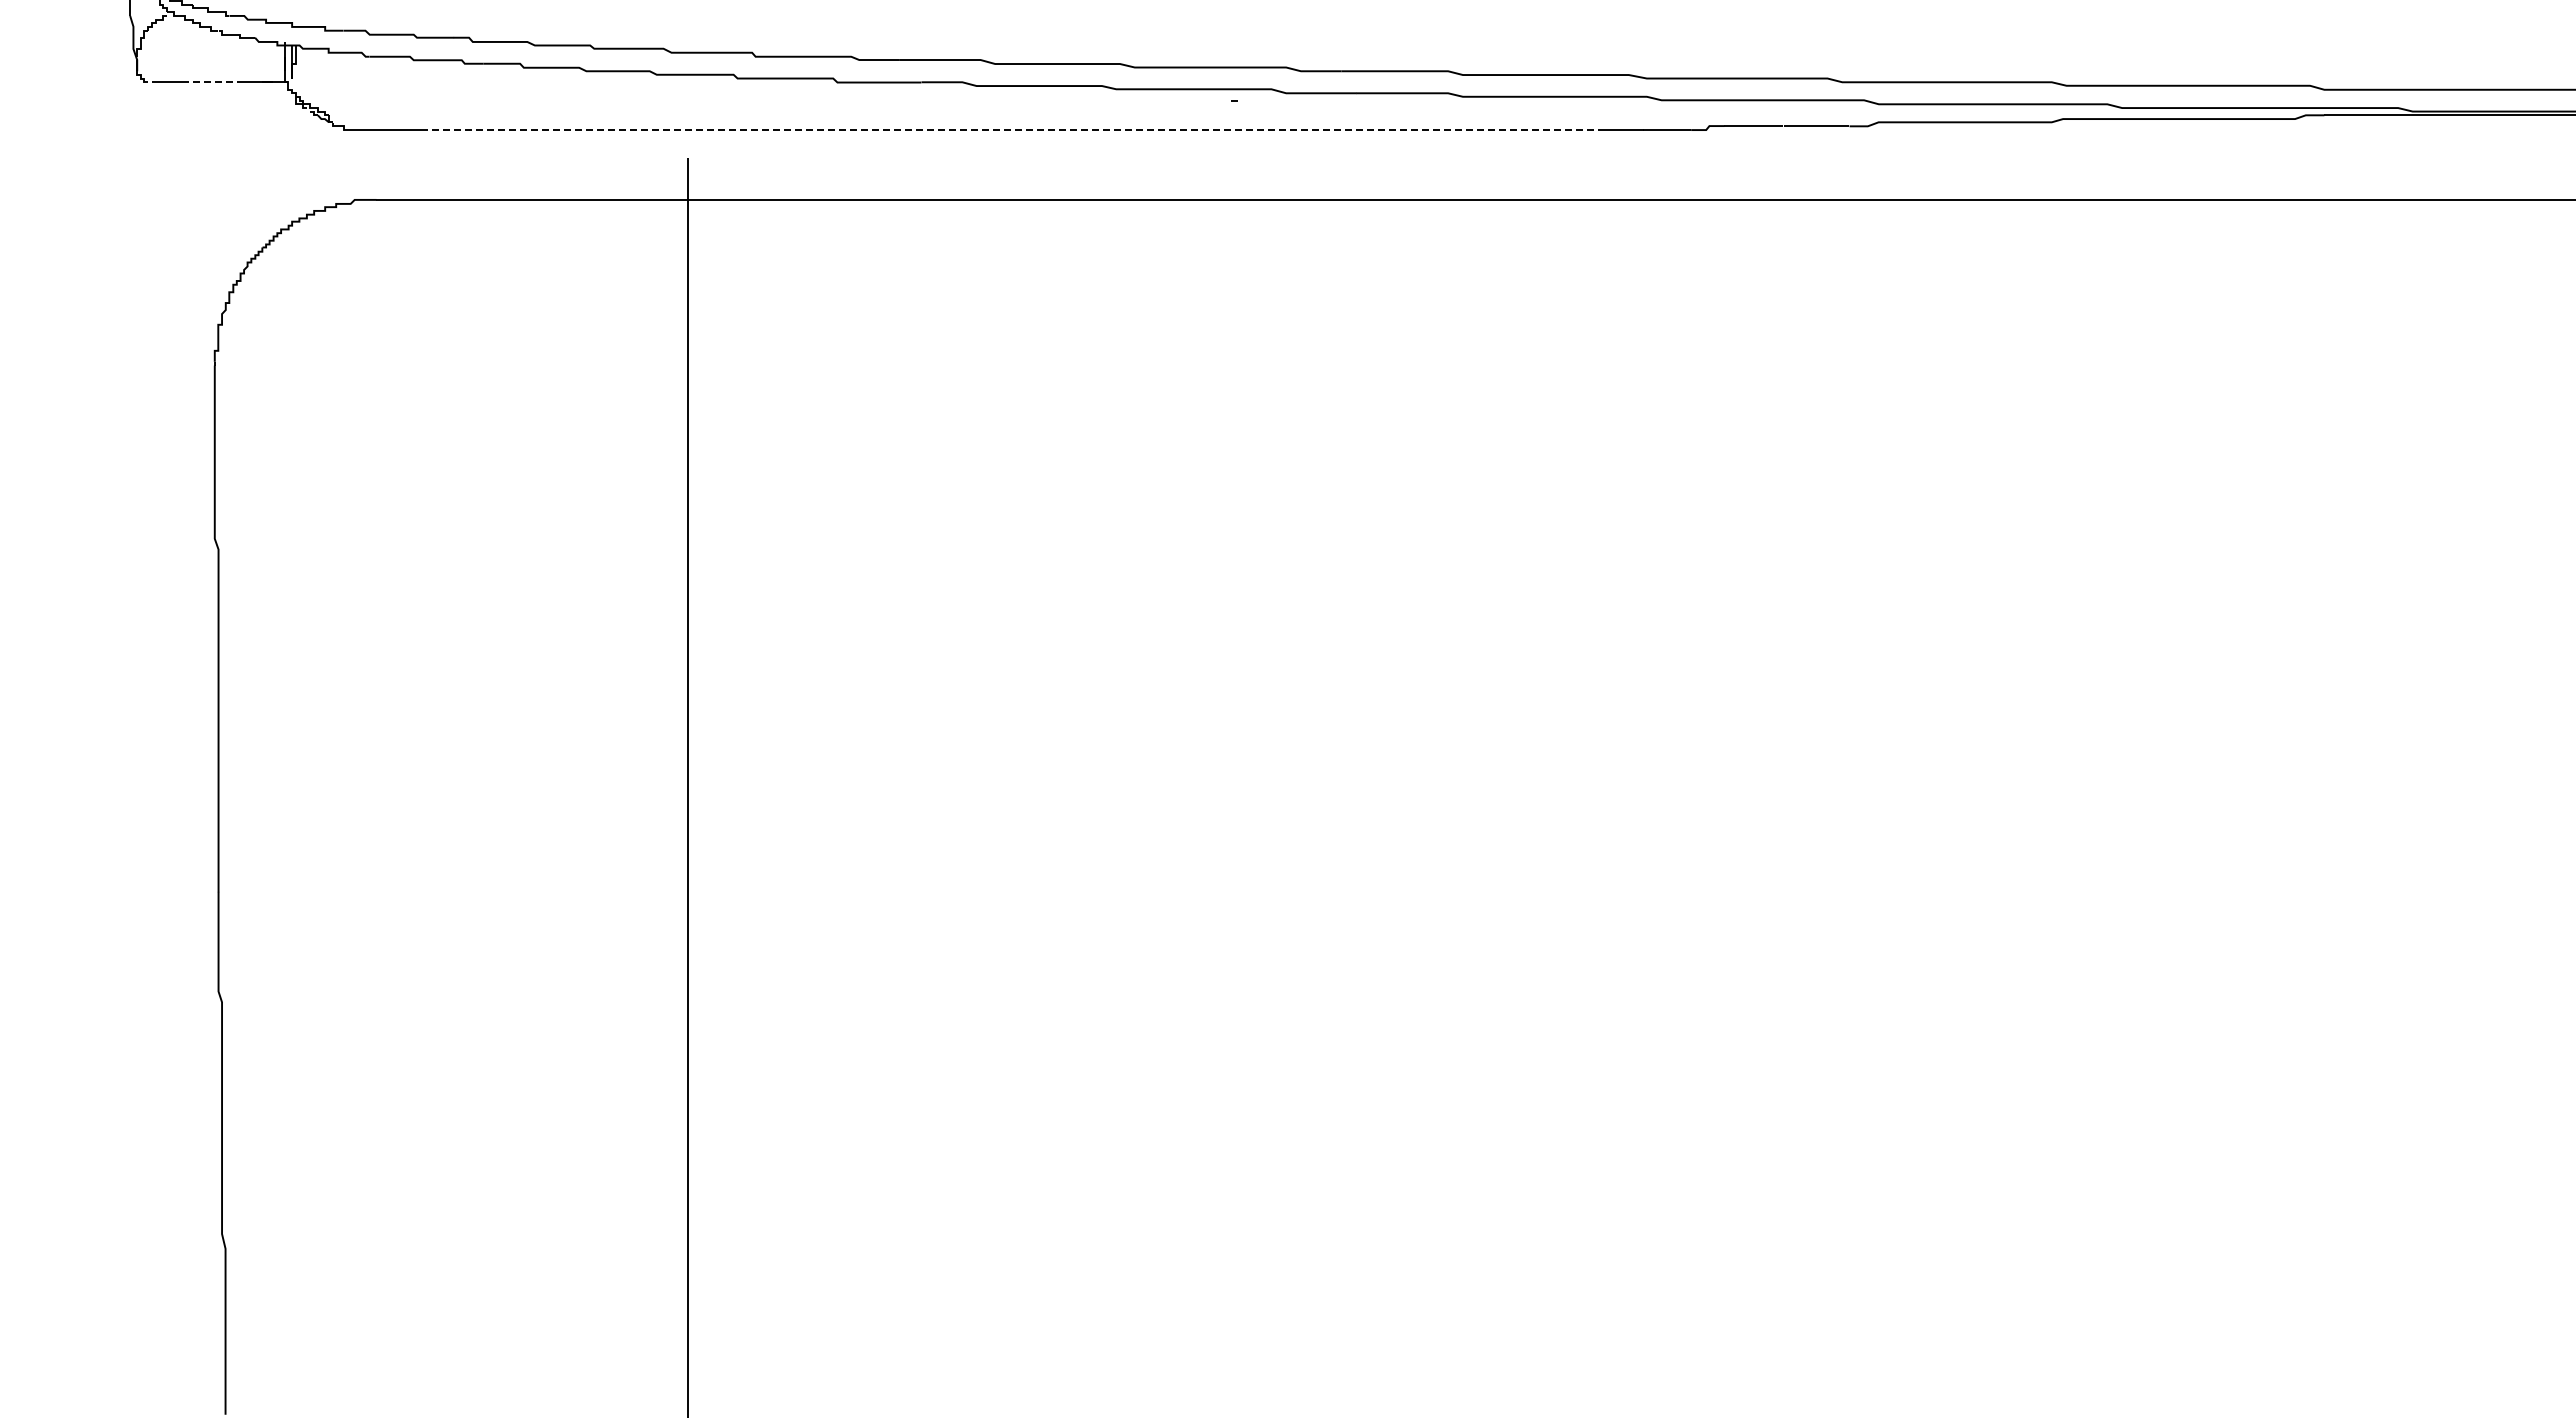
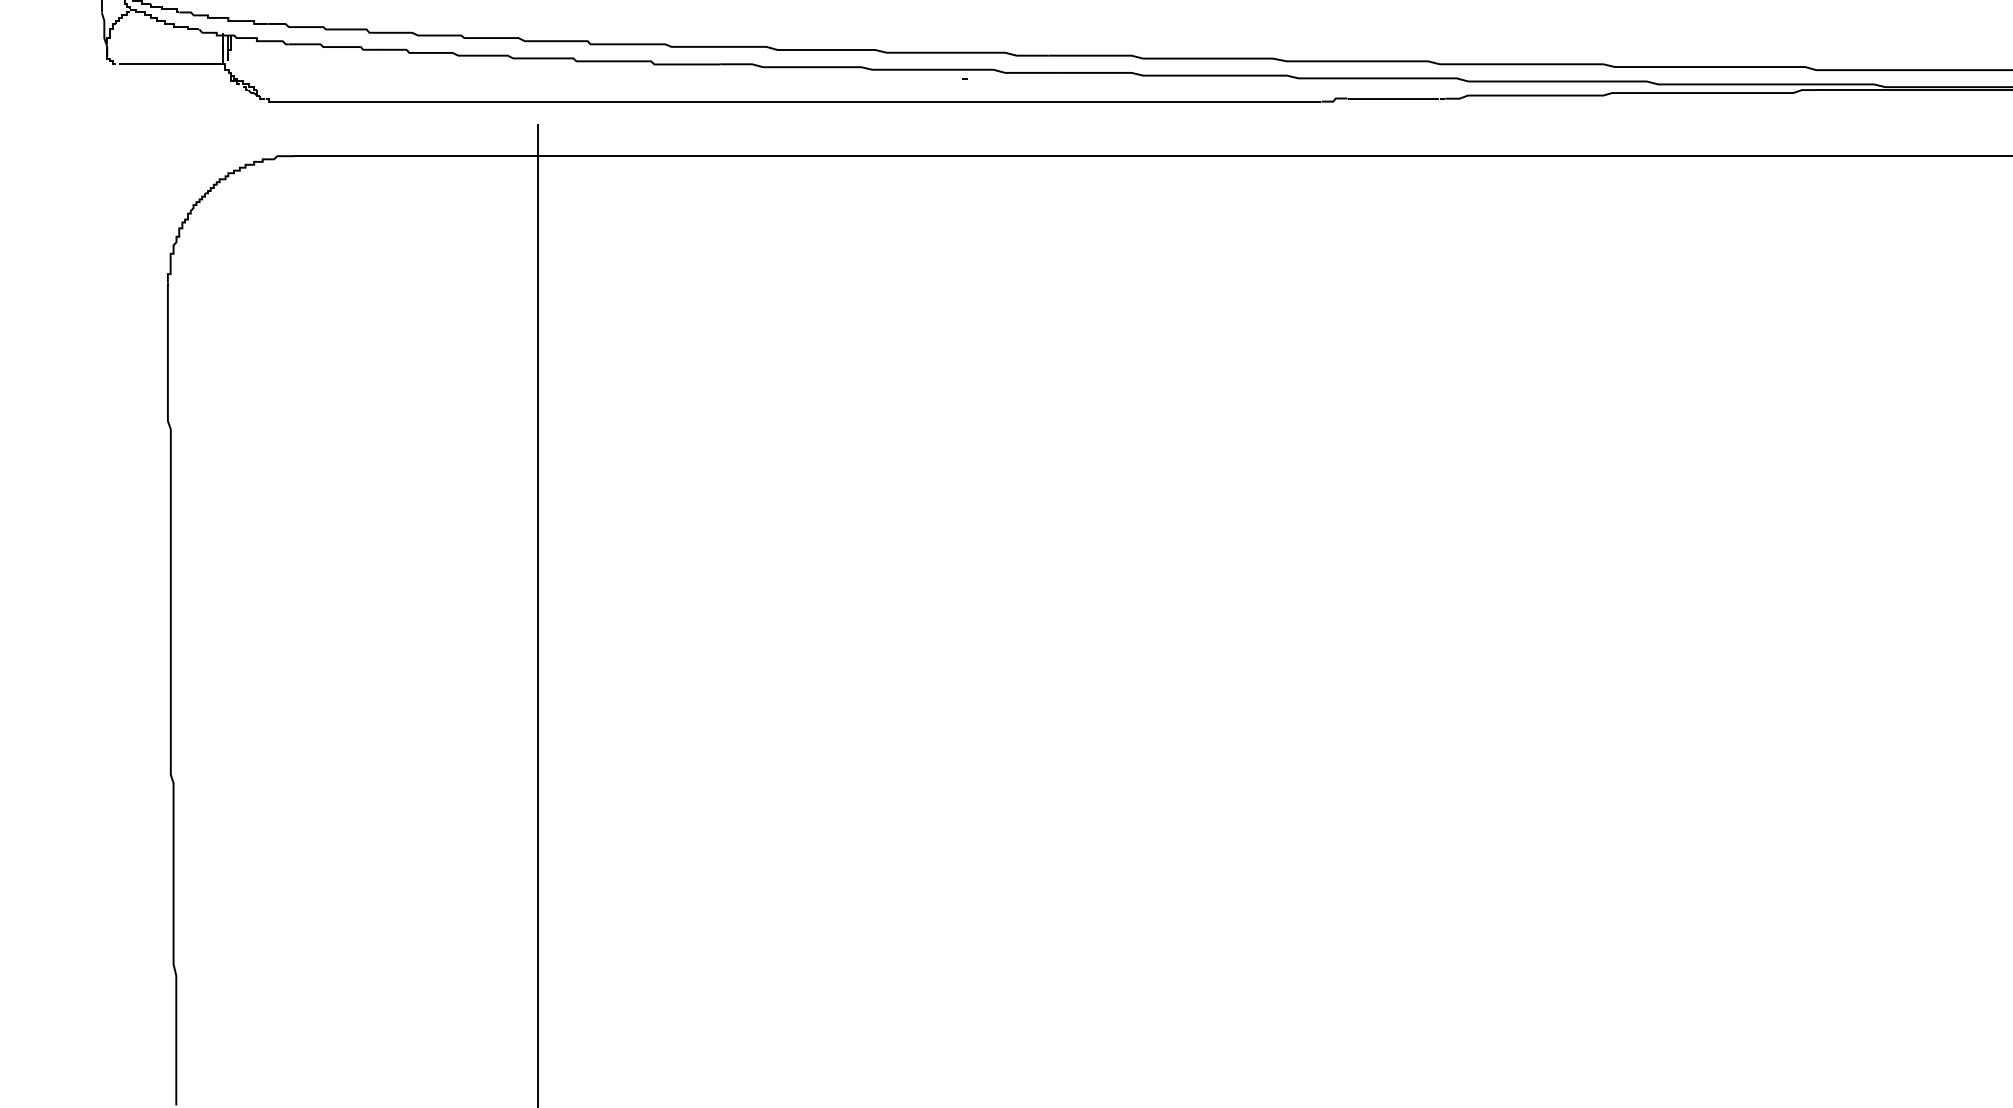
line: (209, 82) -> (163, 64), dashed -> solid
line: (1010, 130) -> (789, 101), dashed -> solid

